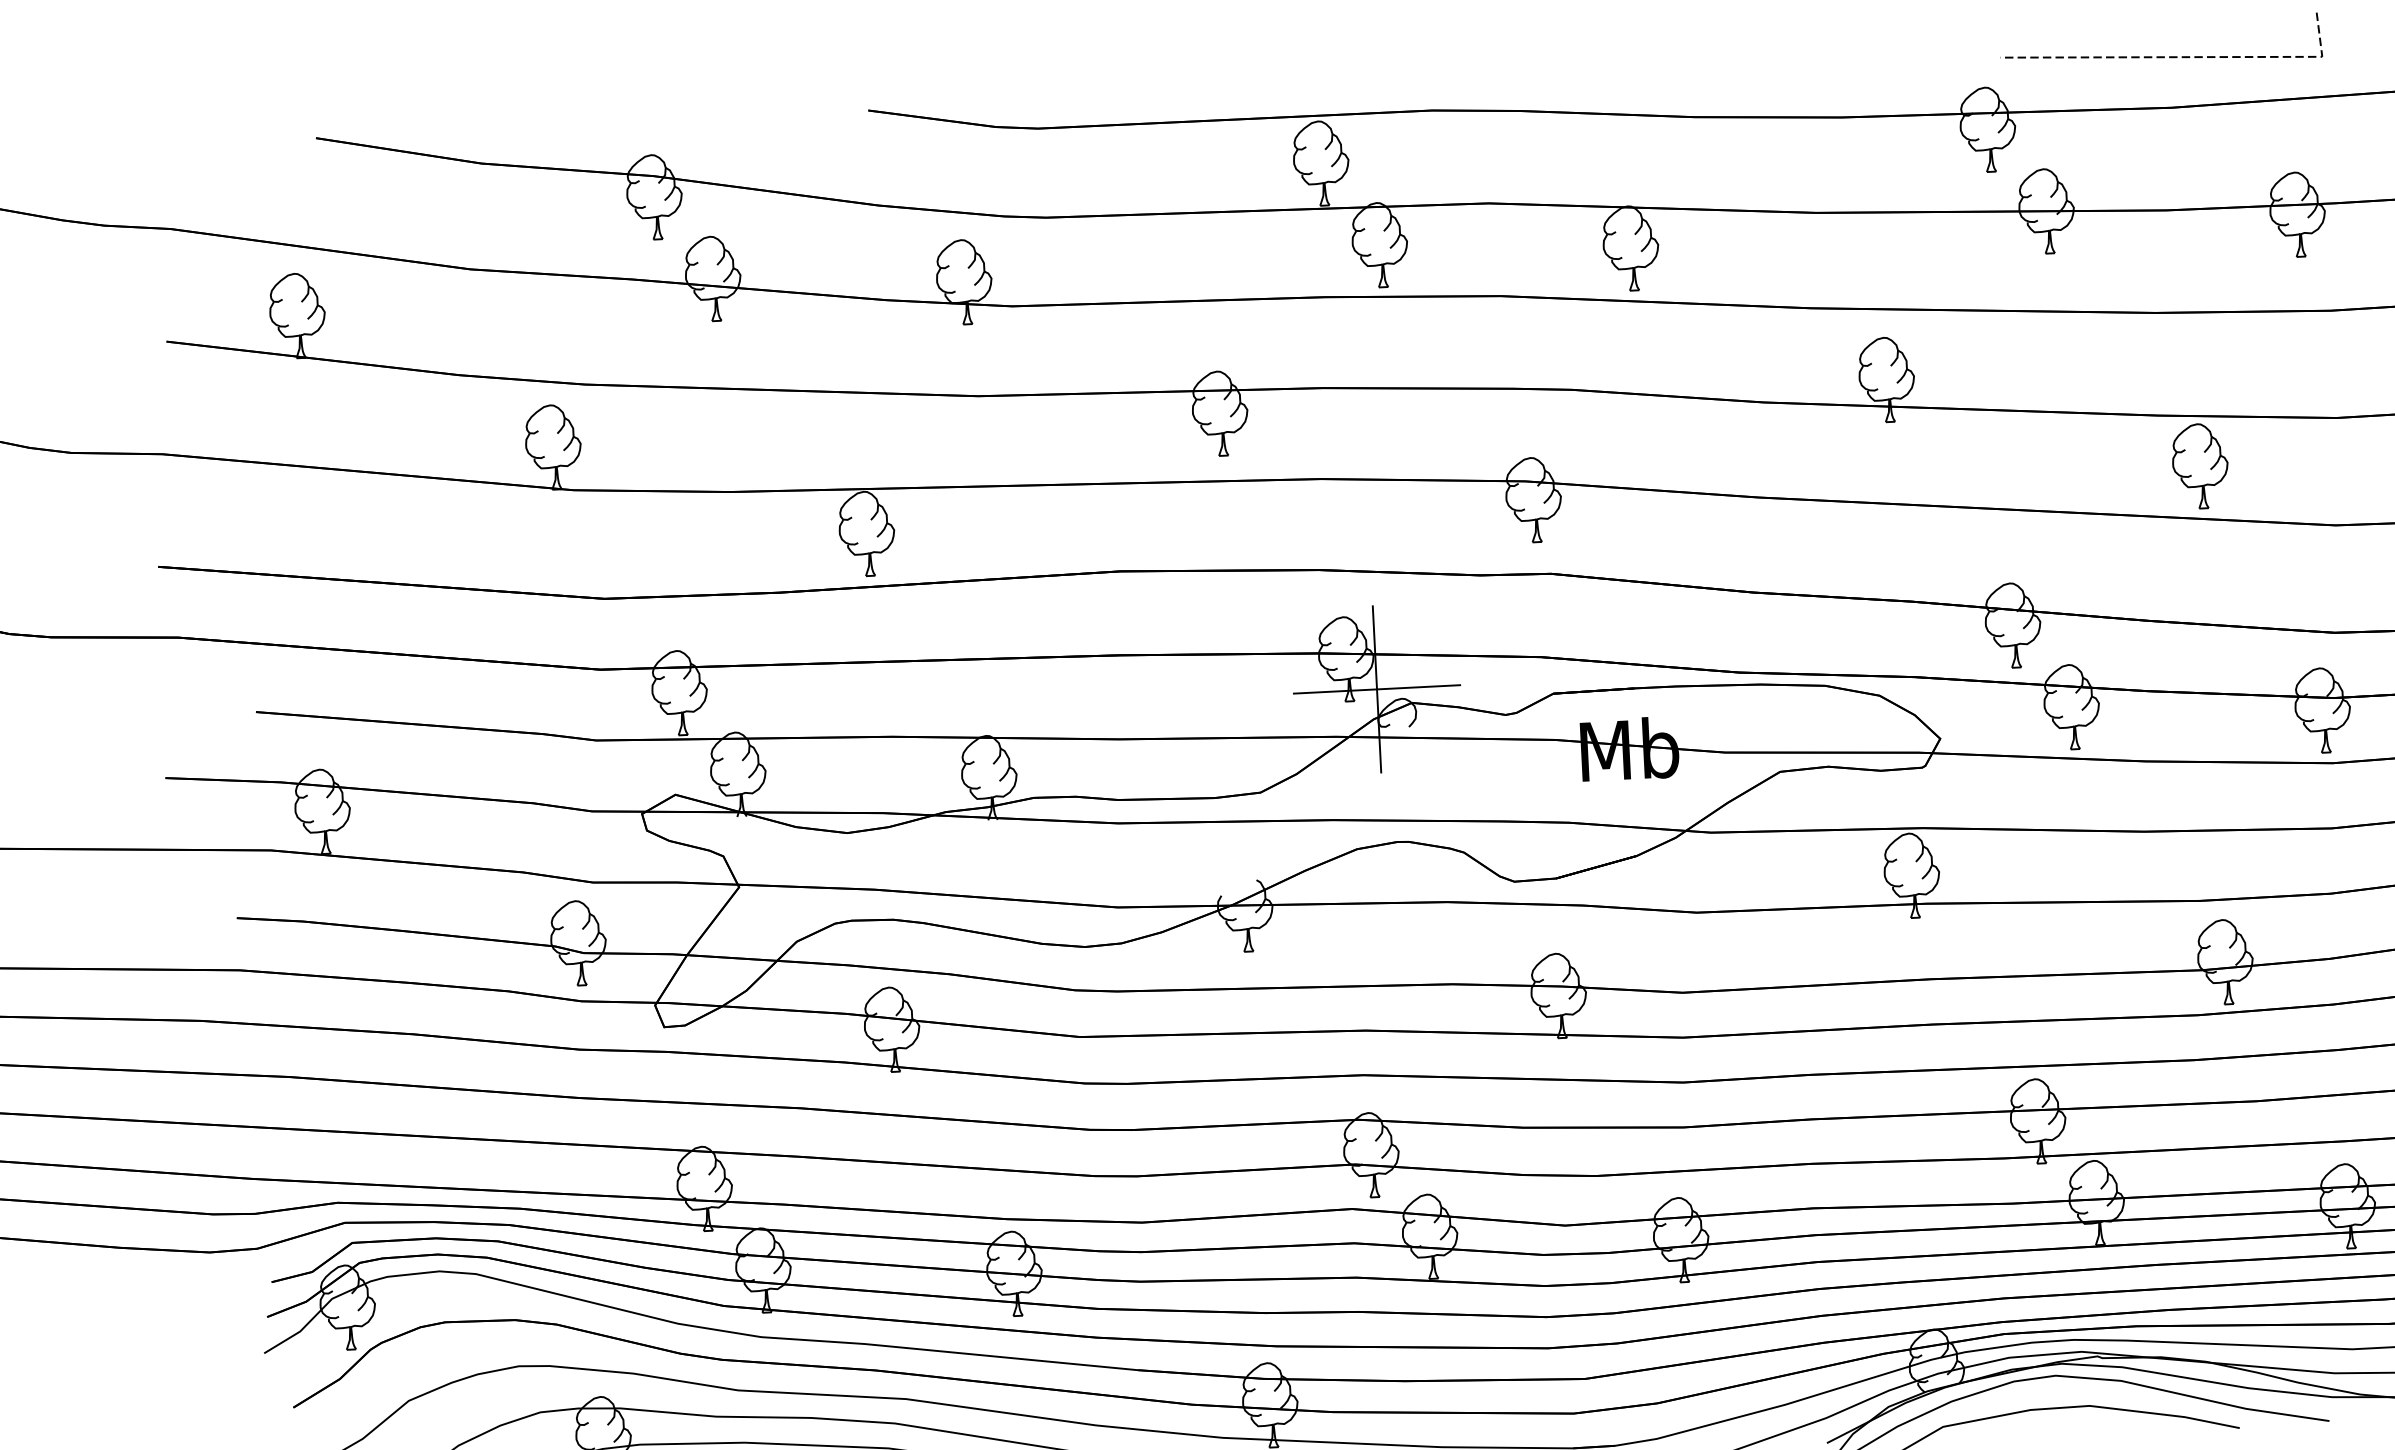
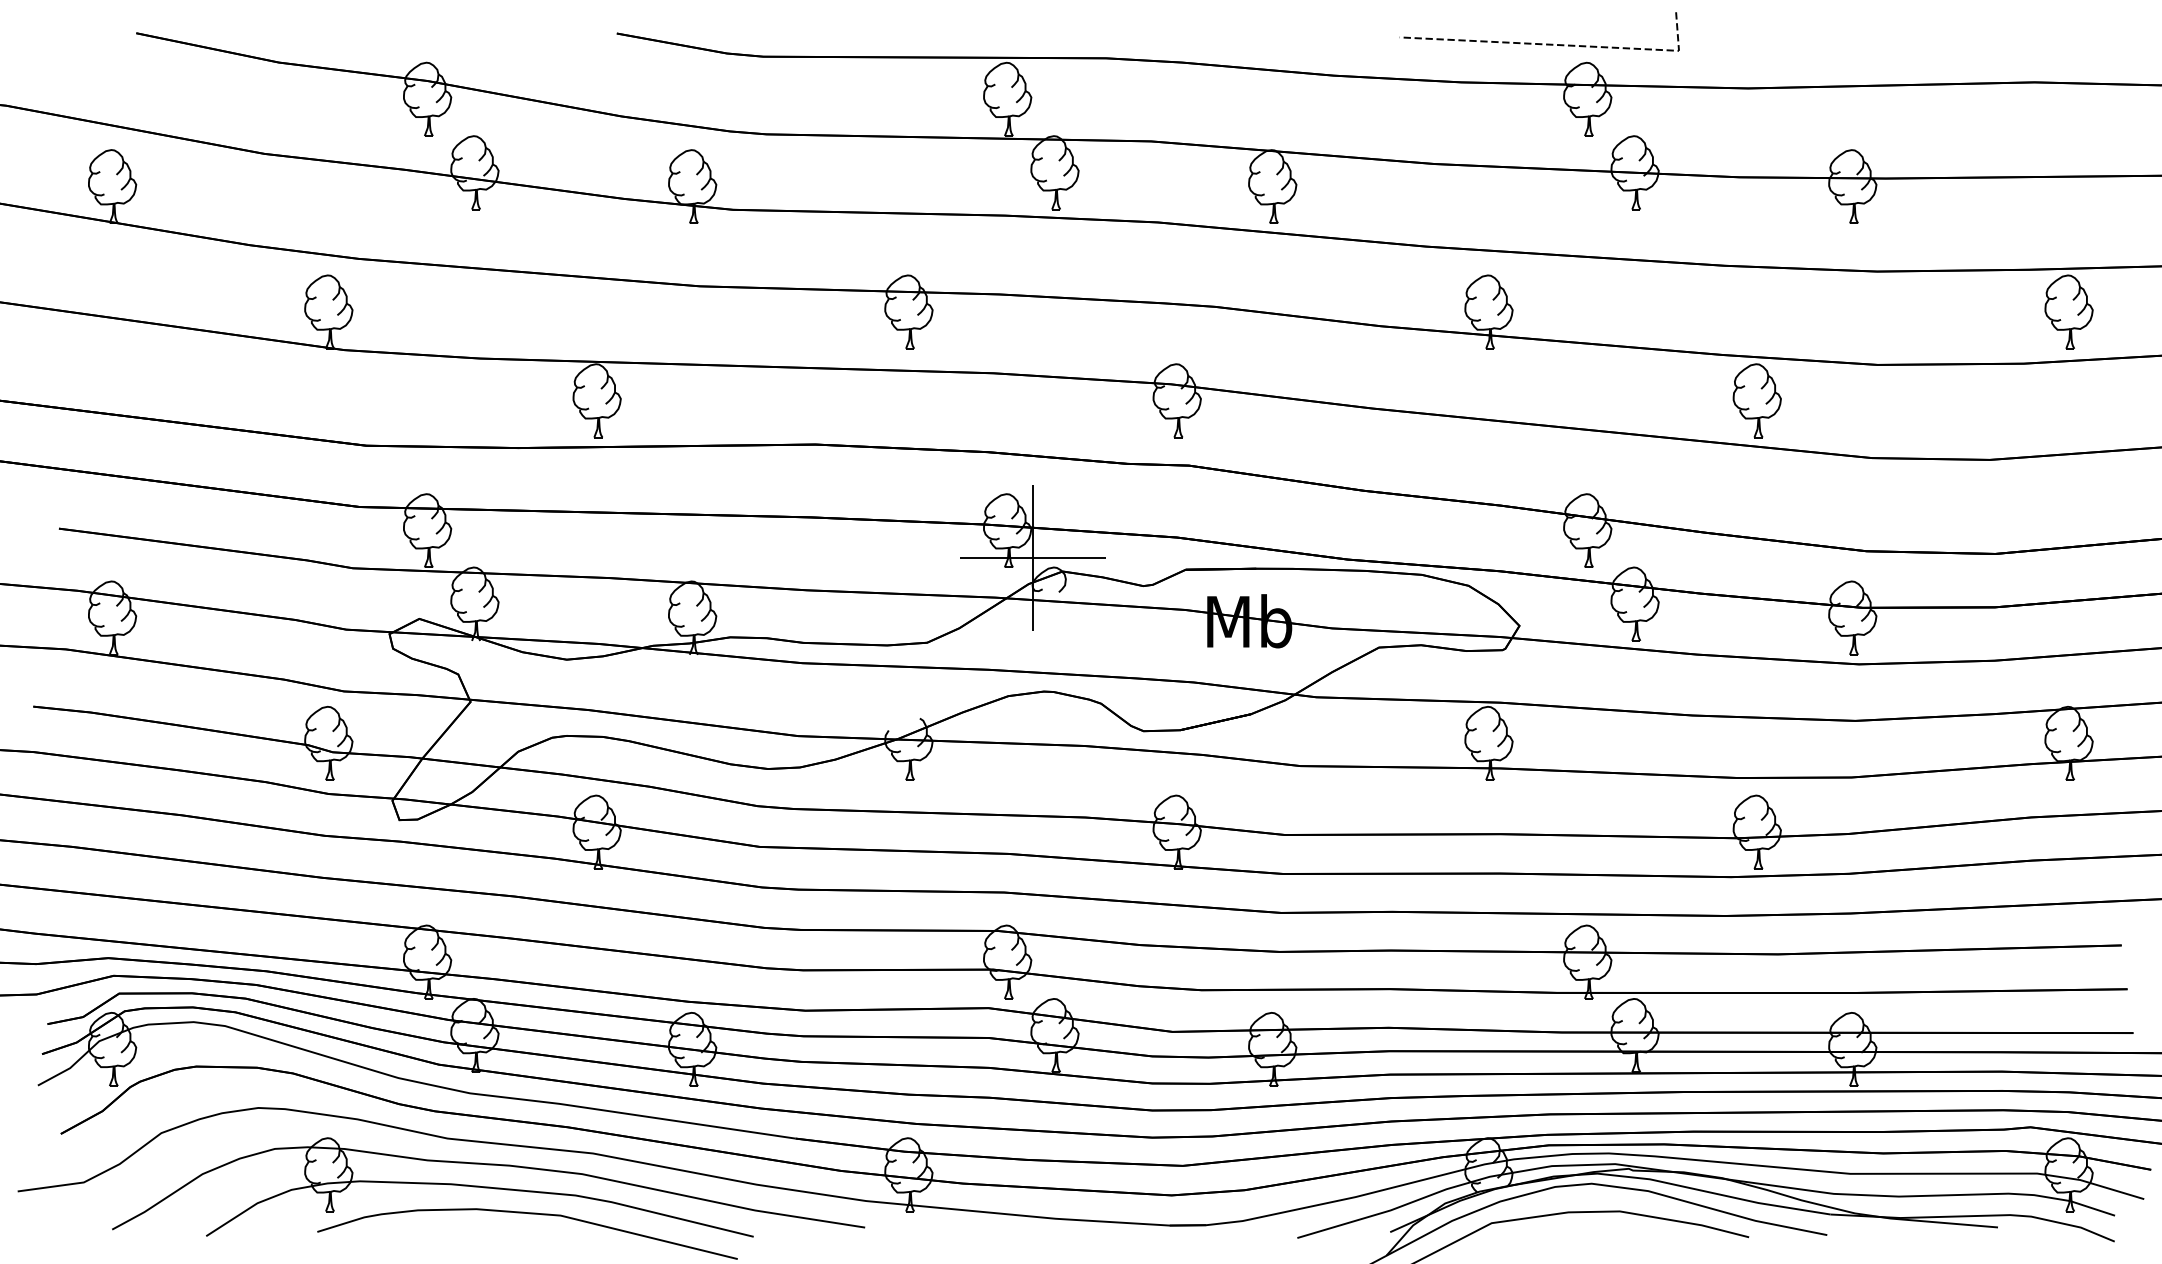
line: (2161, 56) -> (1539, 43), moved

